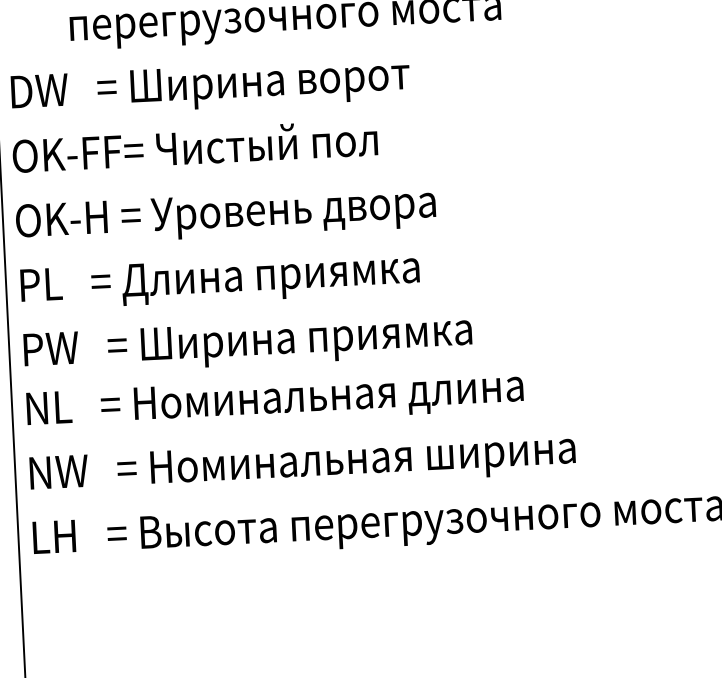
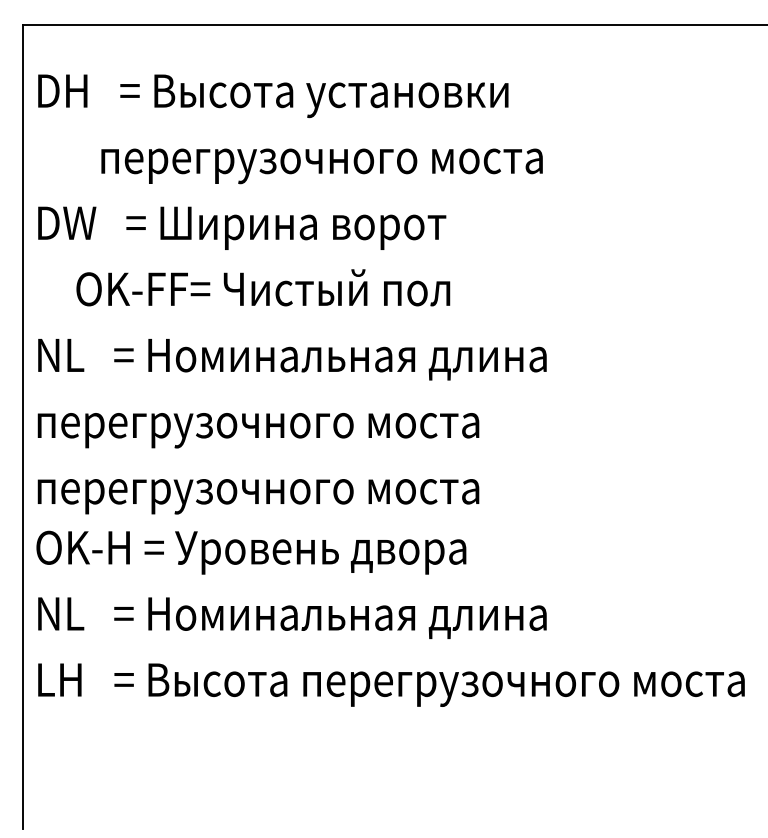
text: (195, 146) -> (263, 287), moved
text: (265, 214) -> (291, 360), OK-H = Уровень двора -> NL   = Номинальная длина
text: (236, 280) -> (258, 426), PL   = Длина приямка -> перегрузочного моста
text: (247, 344) -> (266, 492), PW   = Ширина приямка -> перегрузочного моста
text: (274, 401) -> (291, 552), NL   = Номинальная длина -> OK-H = Уровень двора
text: (315, 464) -> (330, 618), NW   = Номинальная ширина -> NL   = Номинальная длина

